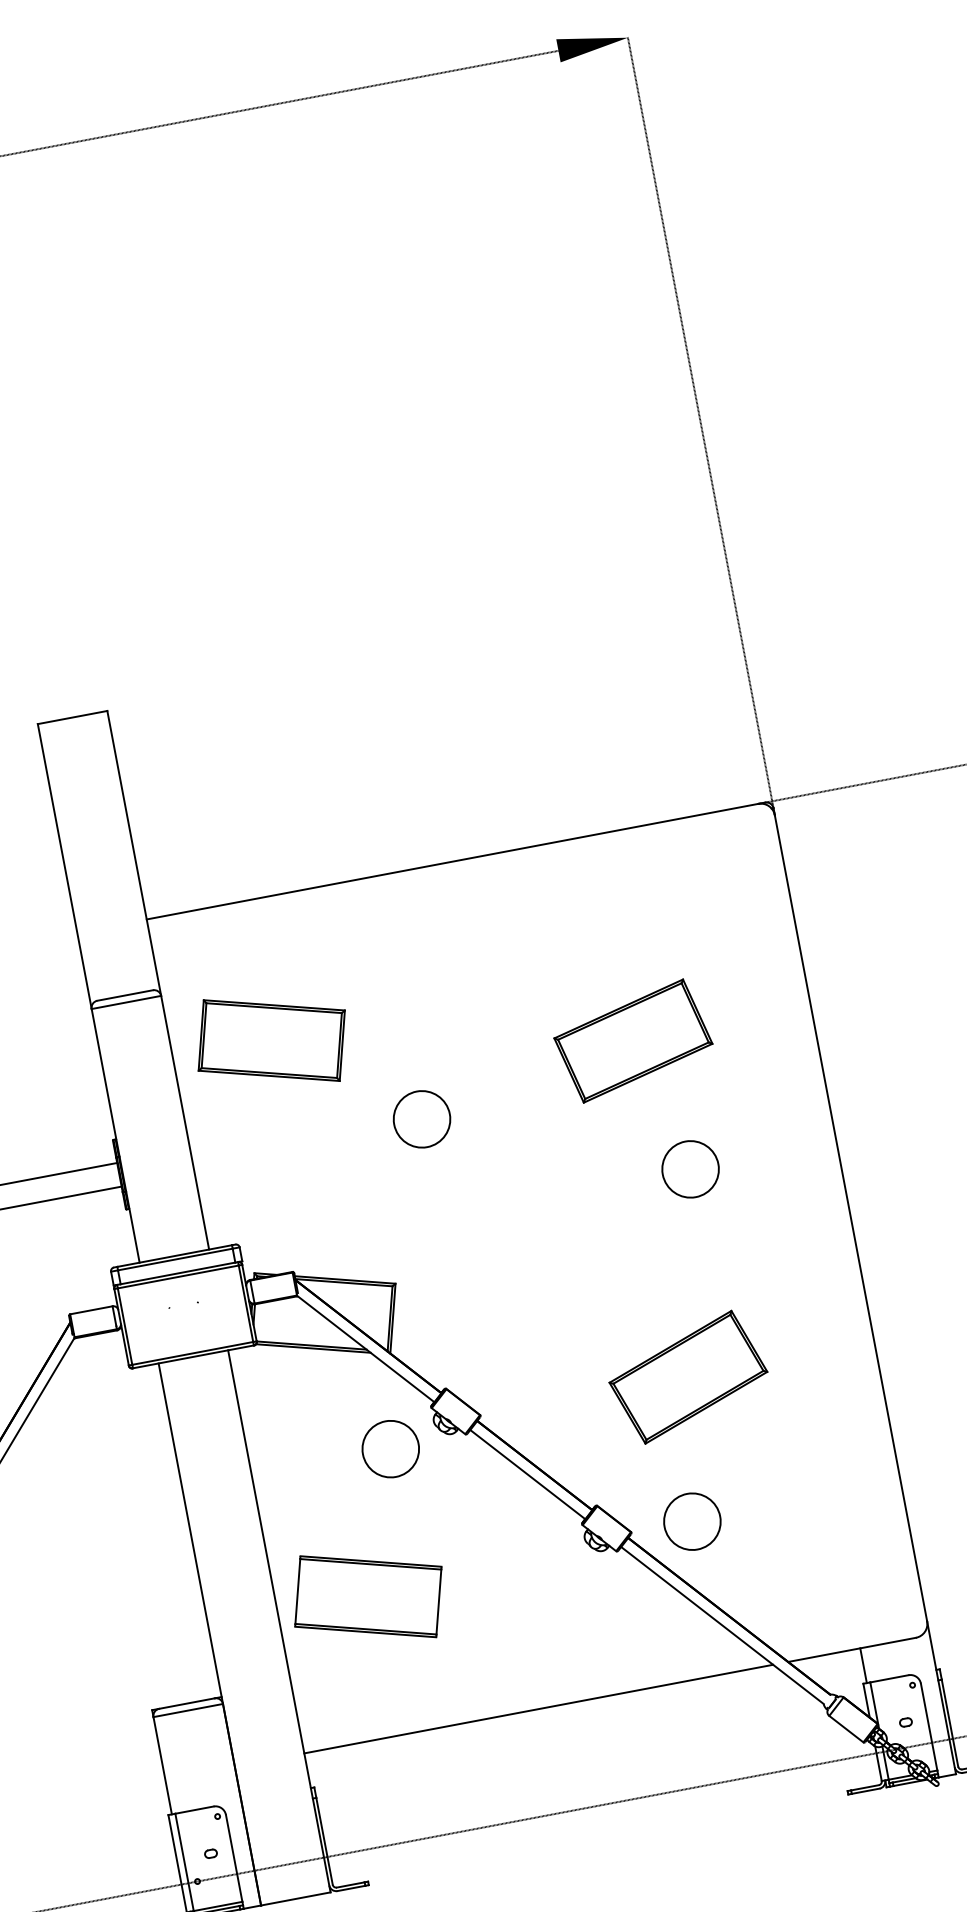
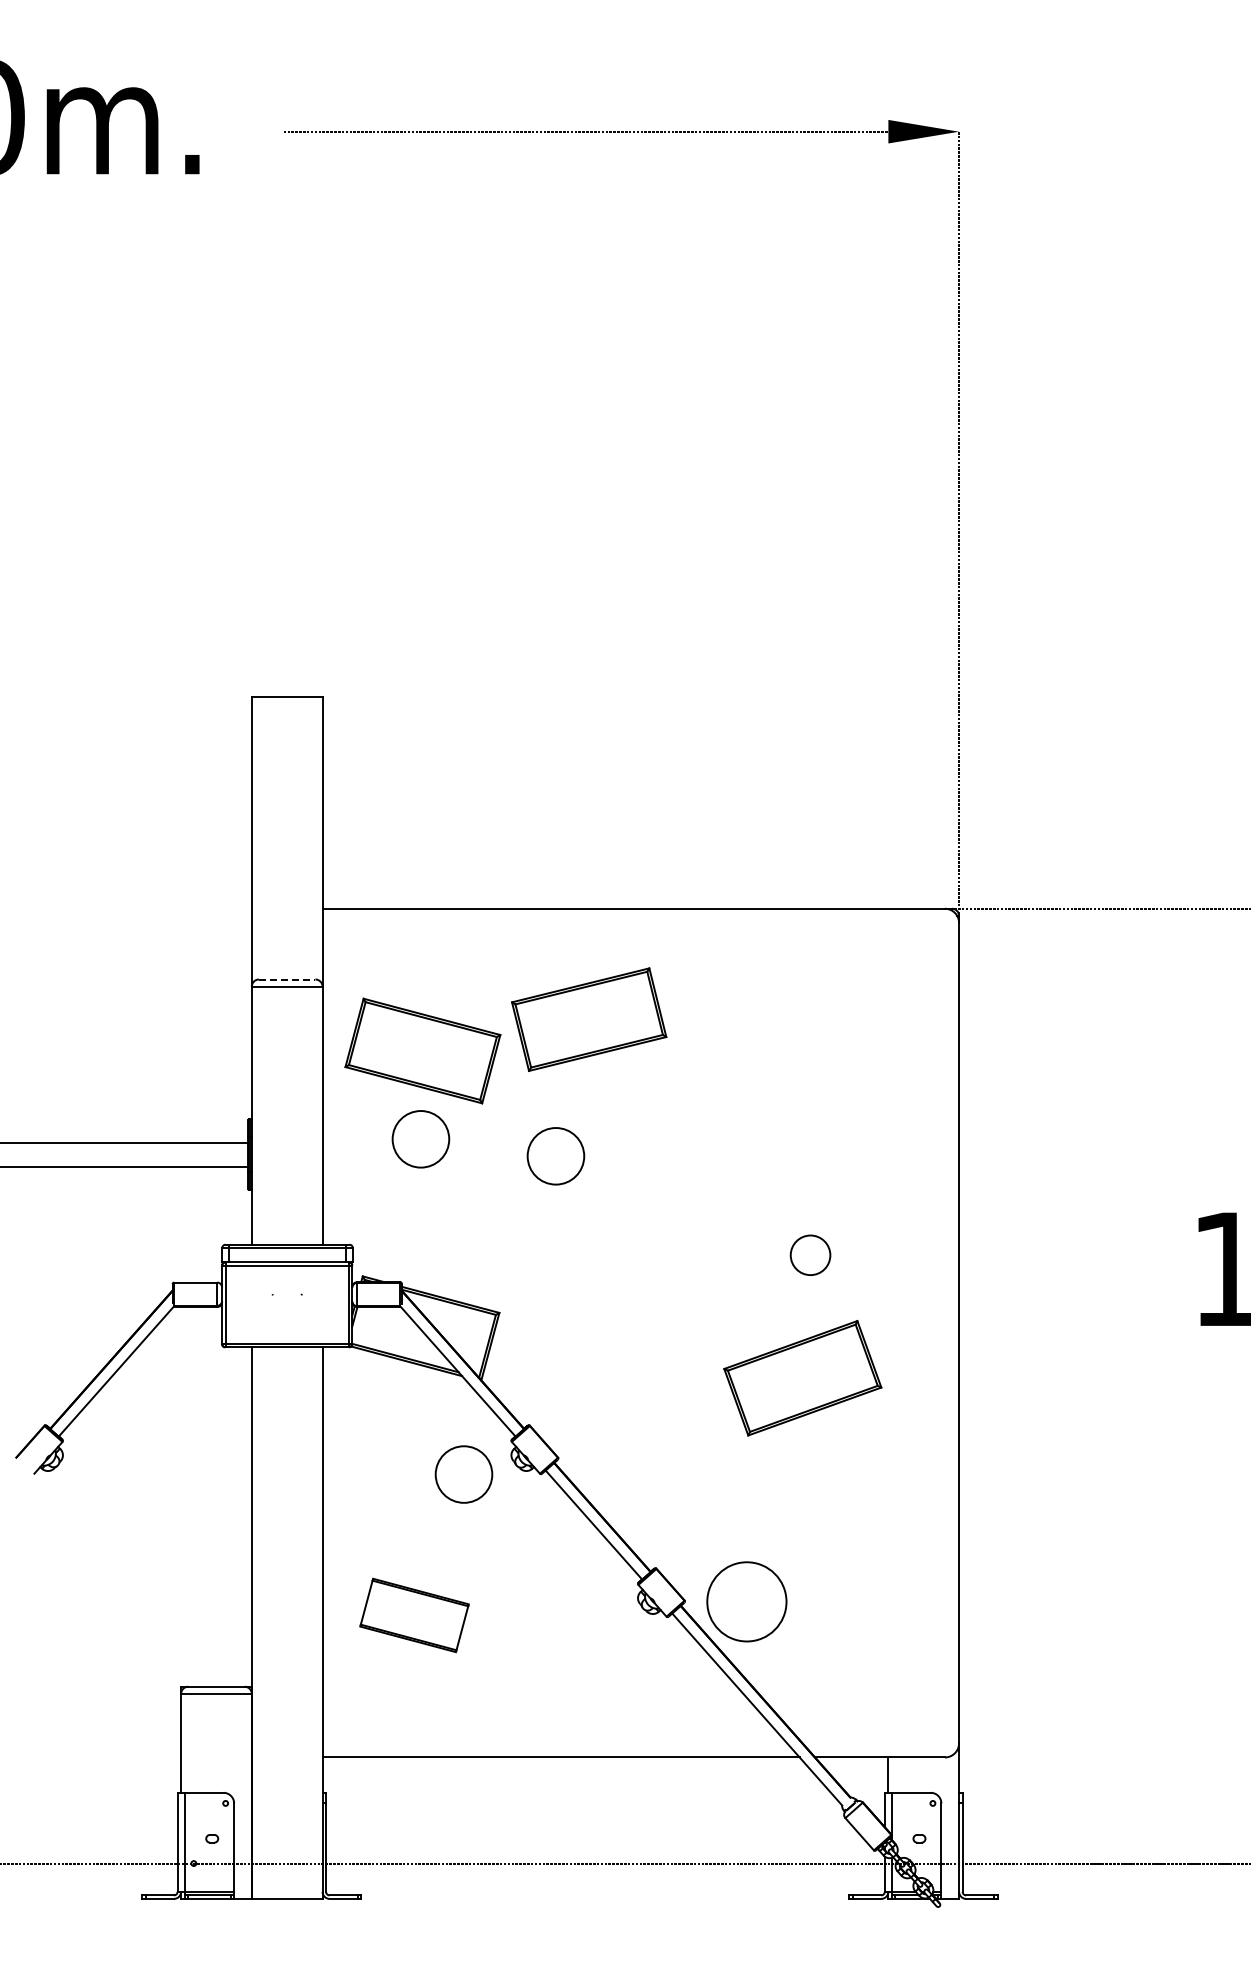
line: (125, 995) -> (287, 979), solid -> dashed
part: (633, 1040) -> (589, 1019), moved
circle: (285, 1127) -> (420, 1139), added
circle: (690, 1169) -> (810, 1255), size x0.7
part: (688, 1377) -> (802, 1378), moved
circle: (691, 1521) -> (746, 1601), size x1.4
part: (368, 1596) -> (414, 1615), size x0.7

